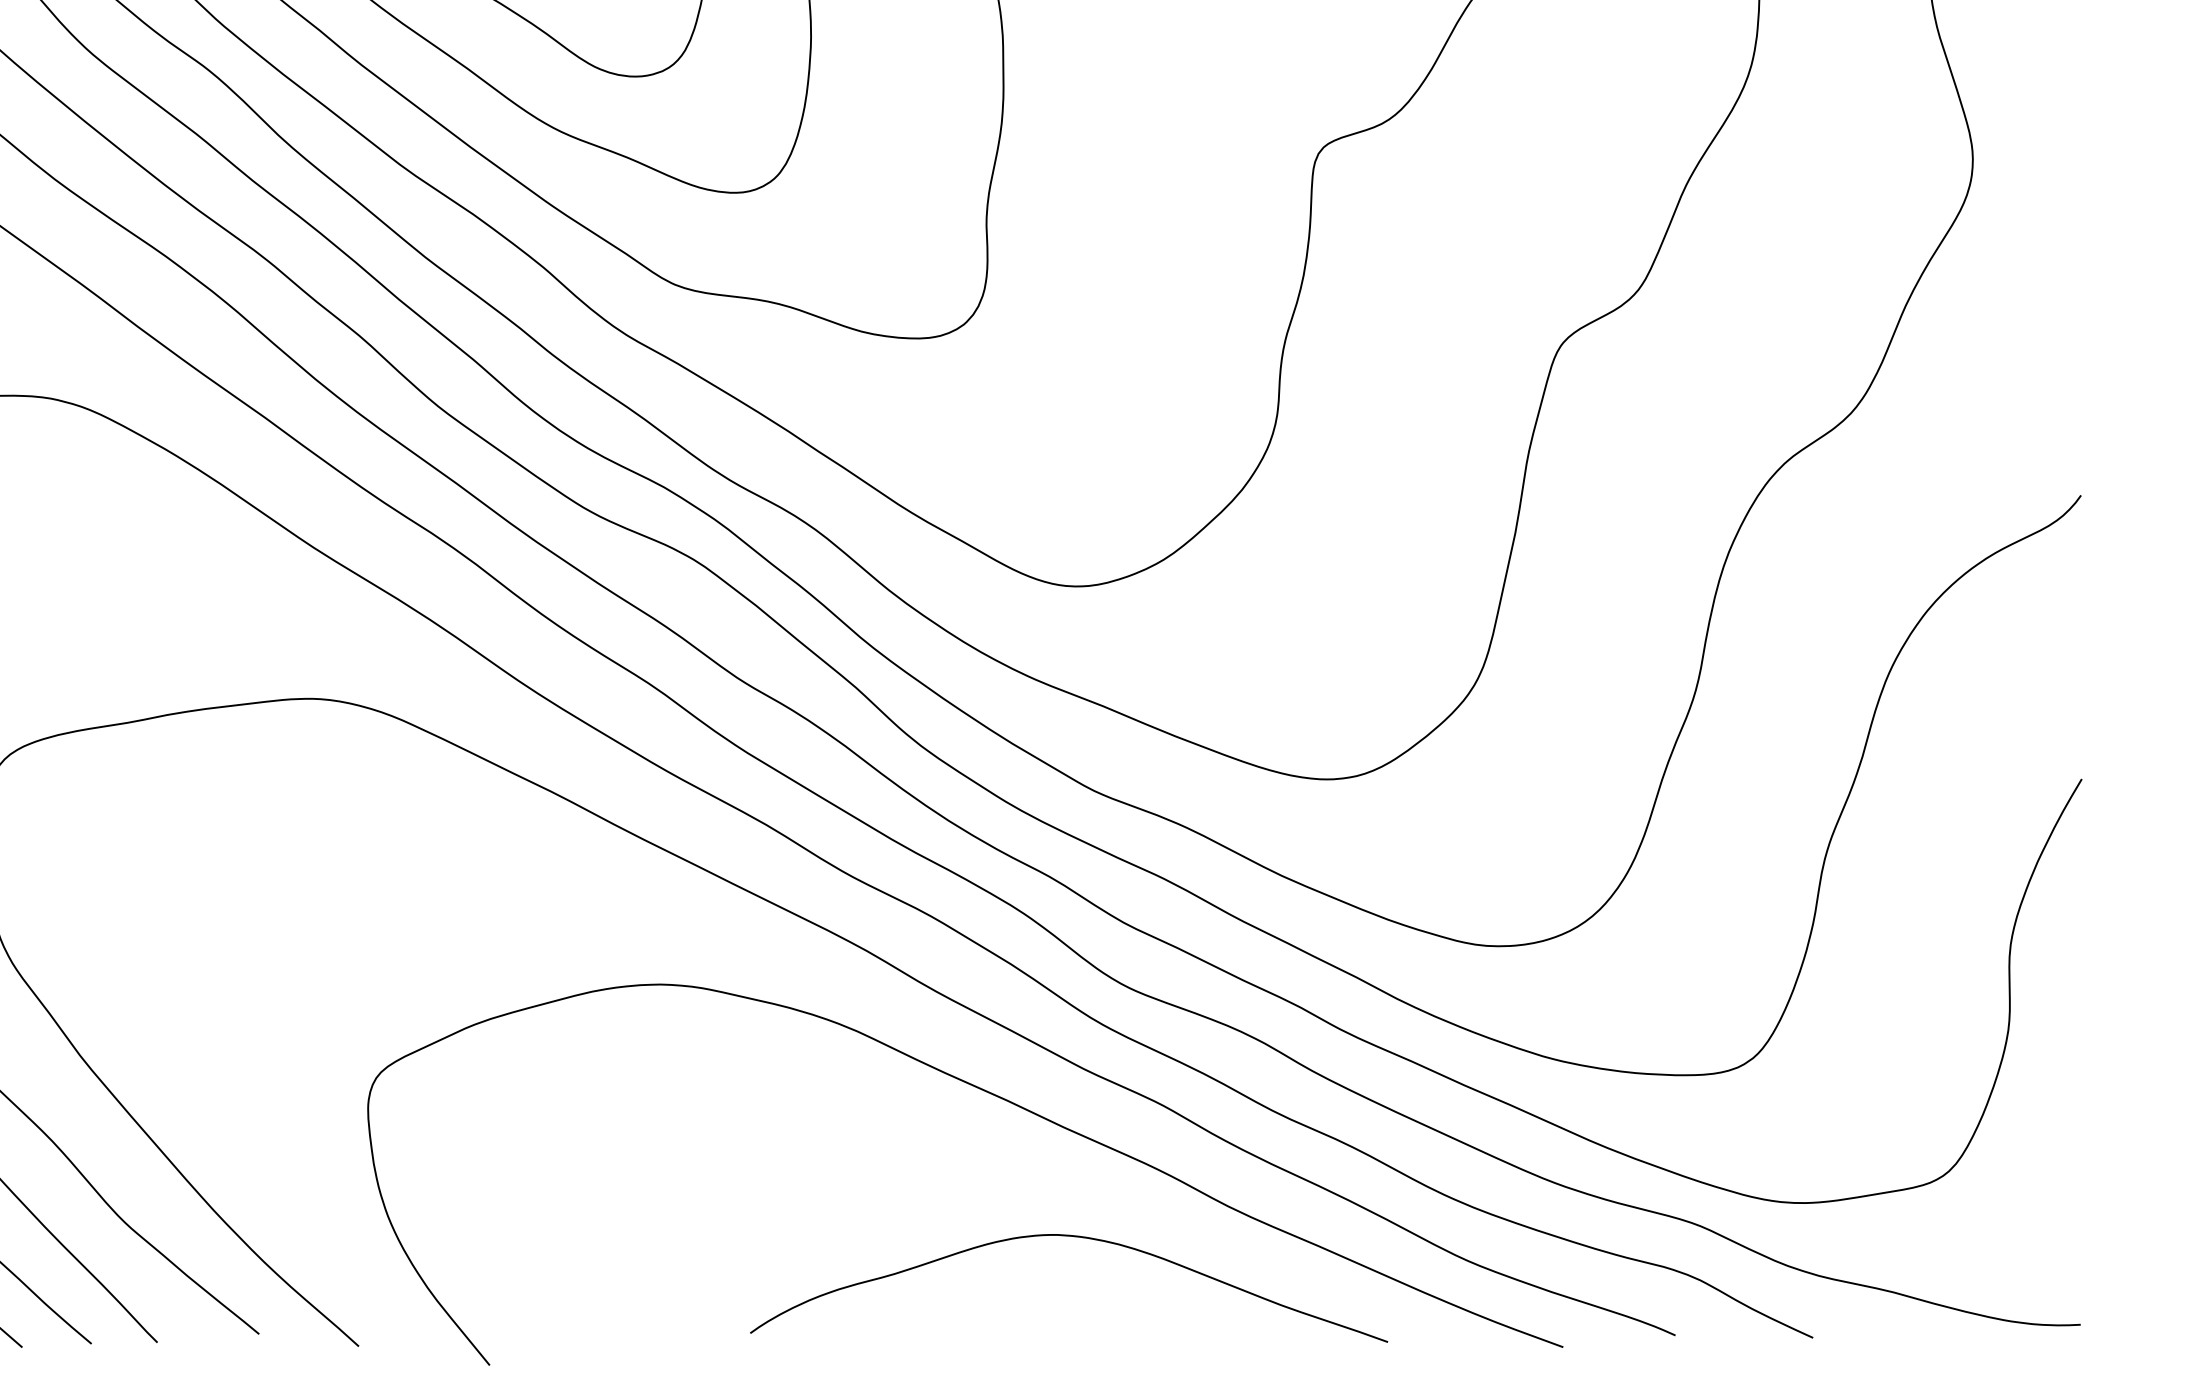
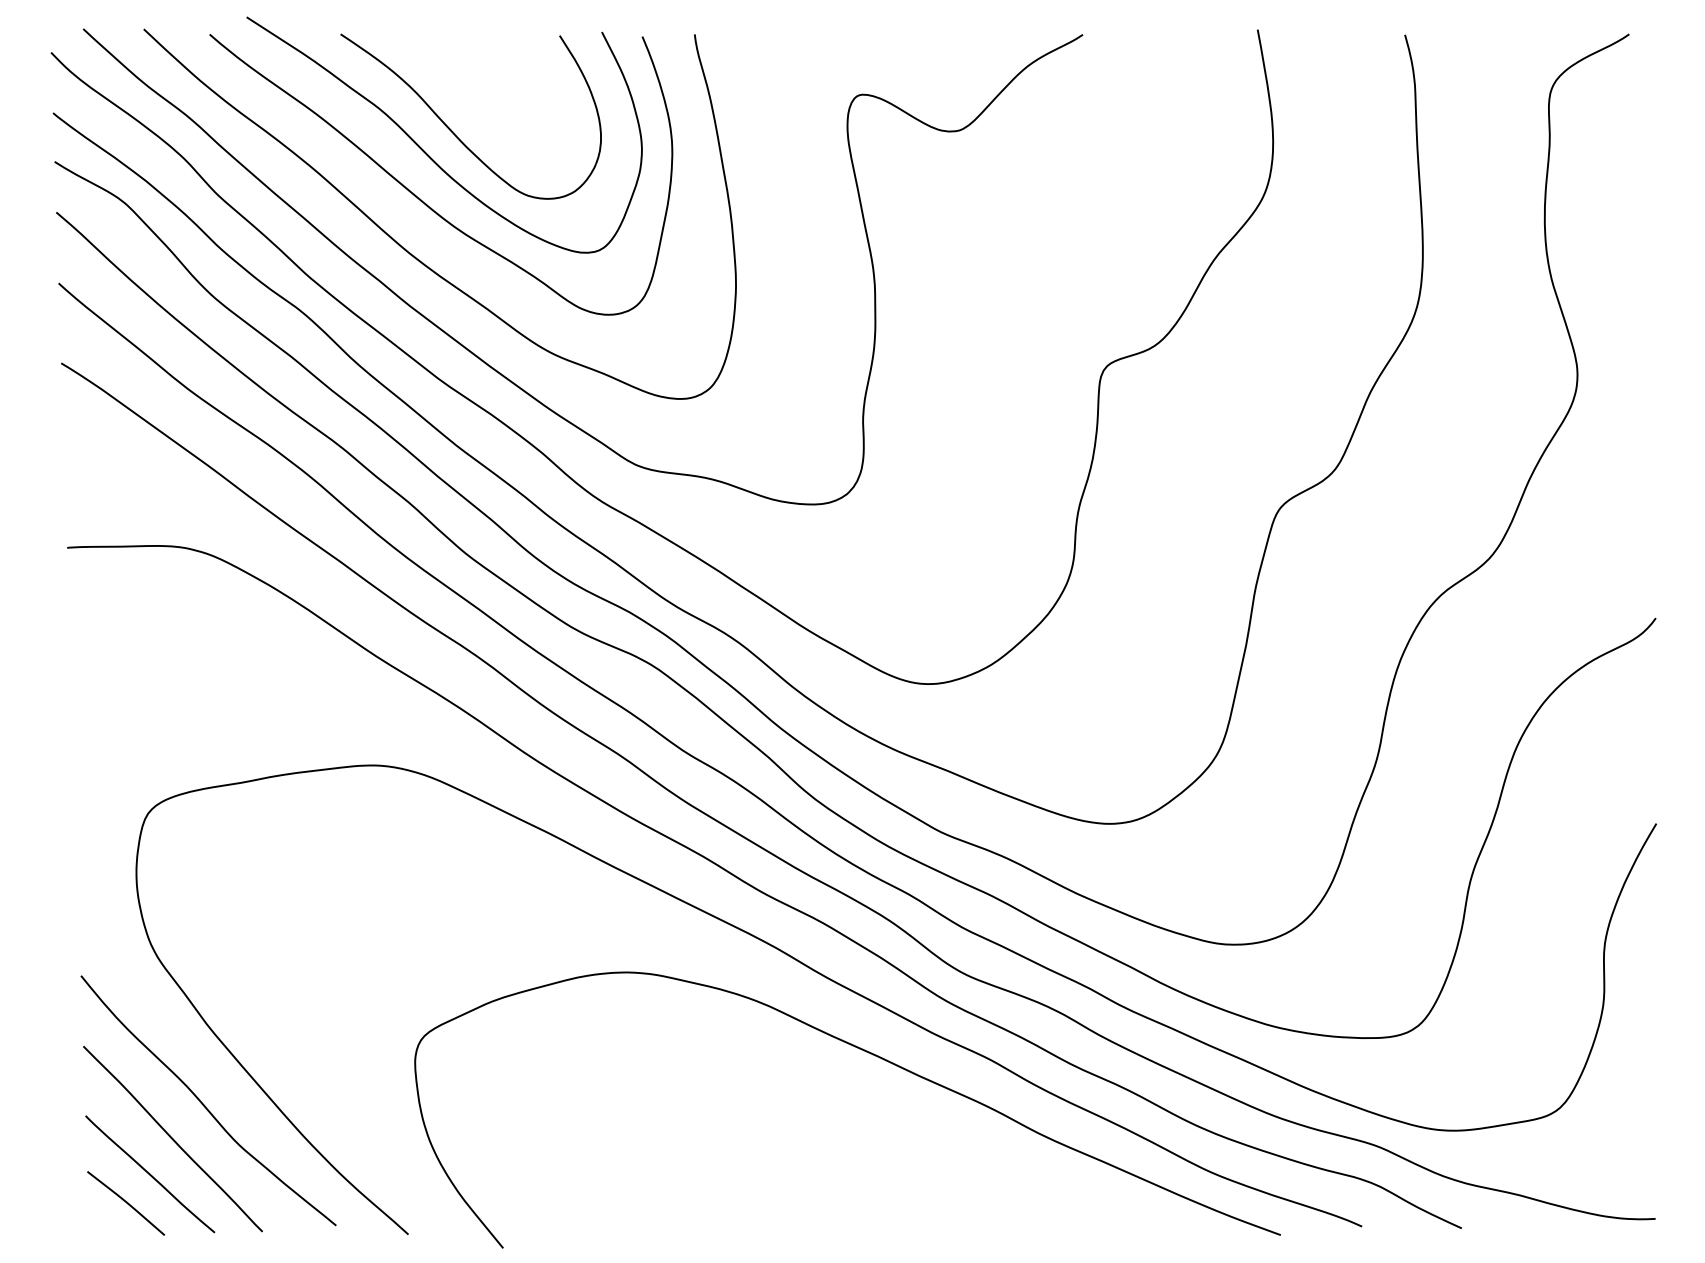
curve: (1068, 1237) -> (922, 1155), removed

